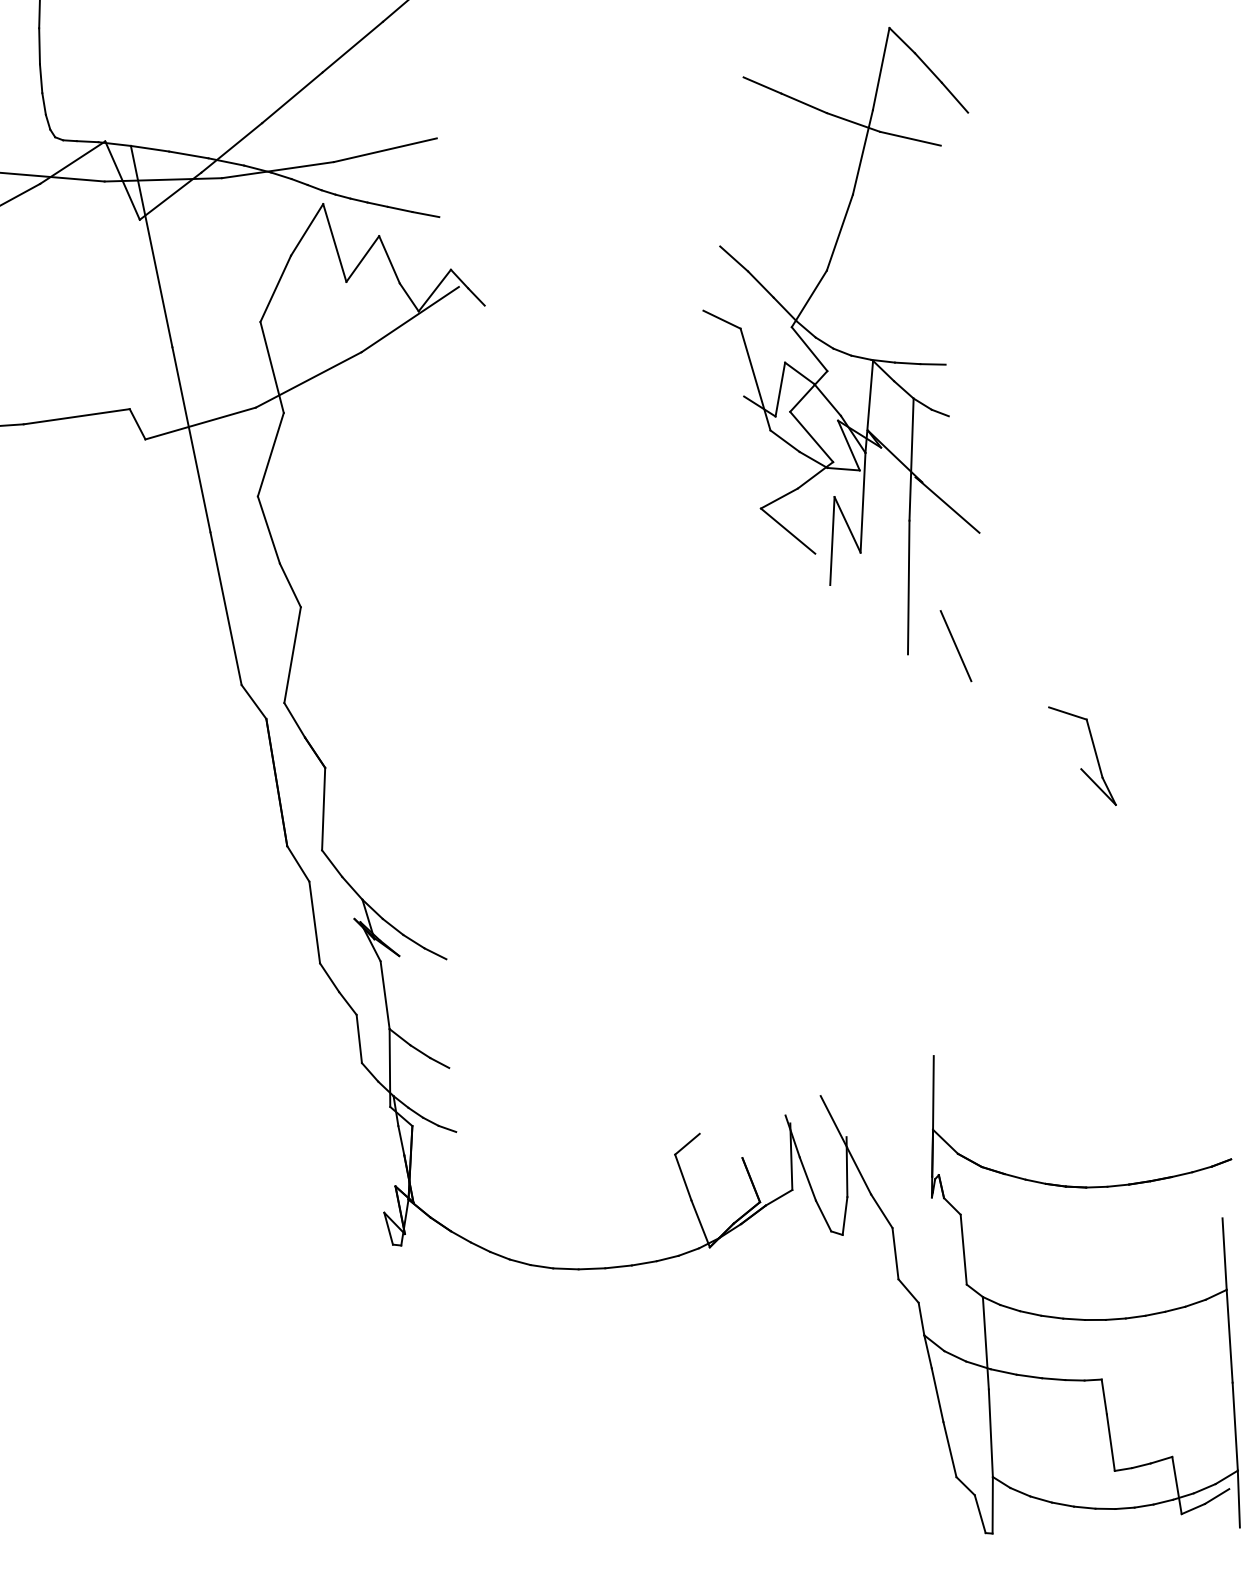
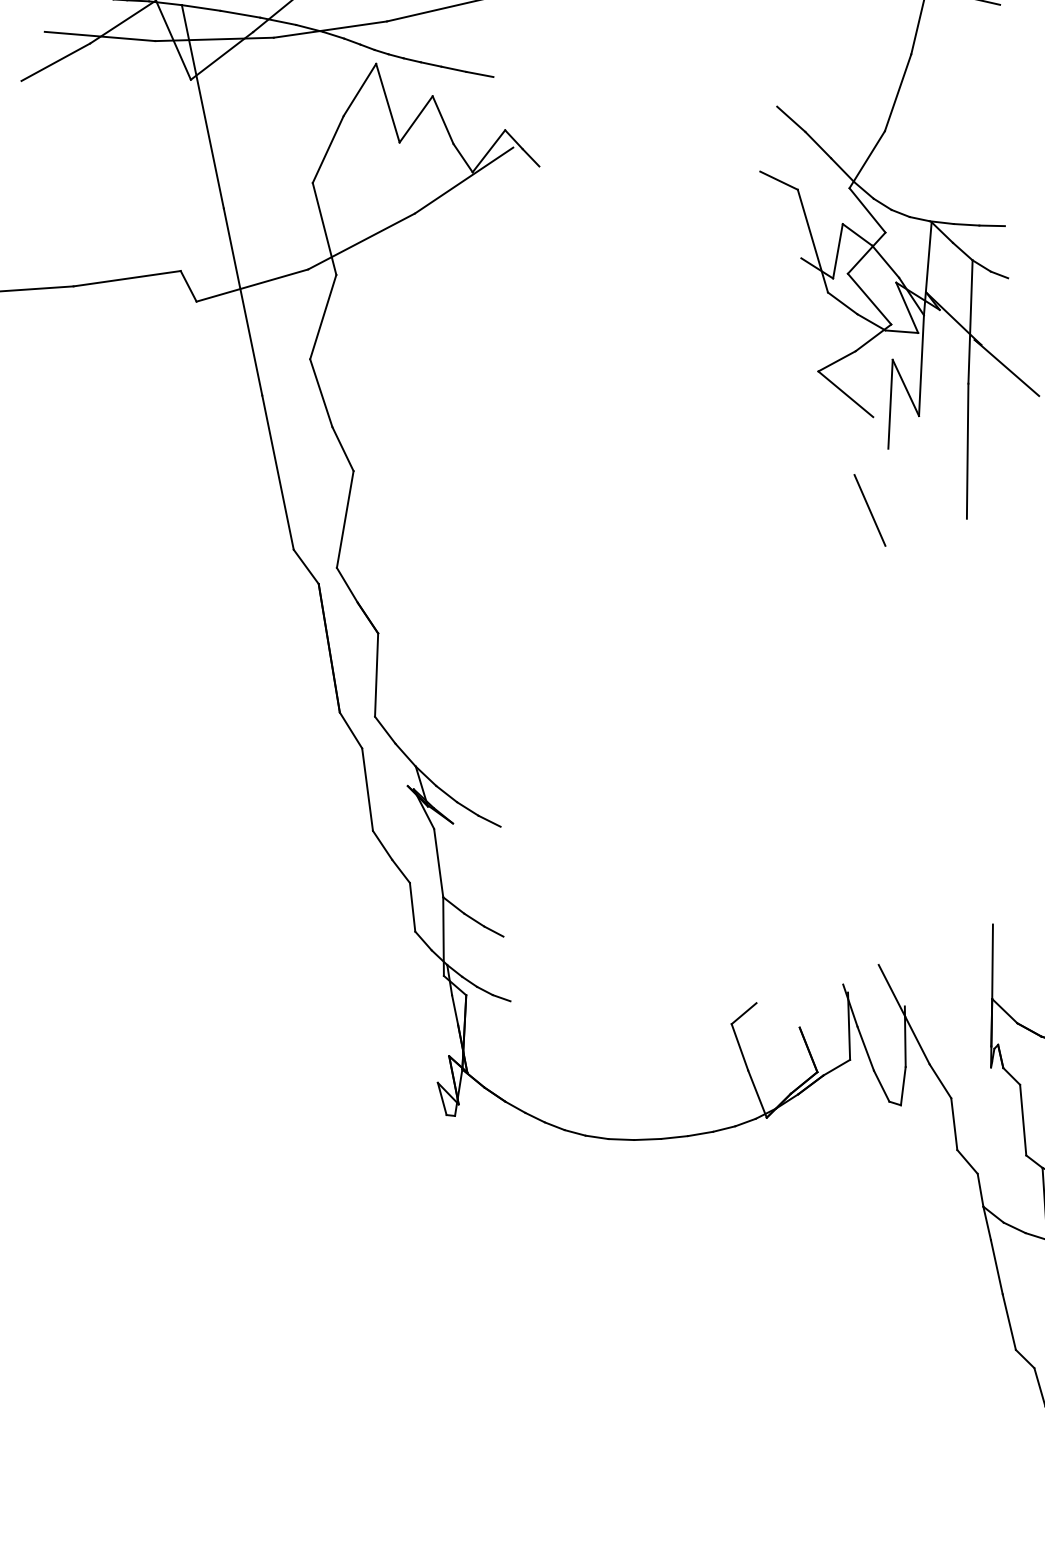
line: (955, 646) -> (869, 510), moved

